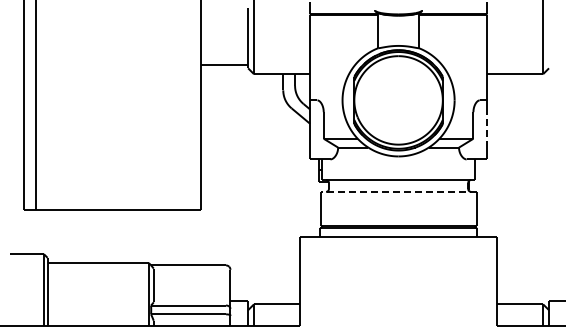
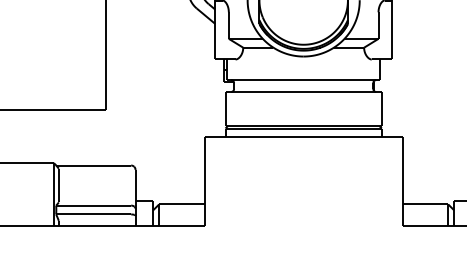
line: (487, 129) -> (392, 29), dashed -> solid
line: (398, 191) -> (303, 91), dashed -> solid

